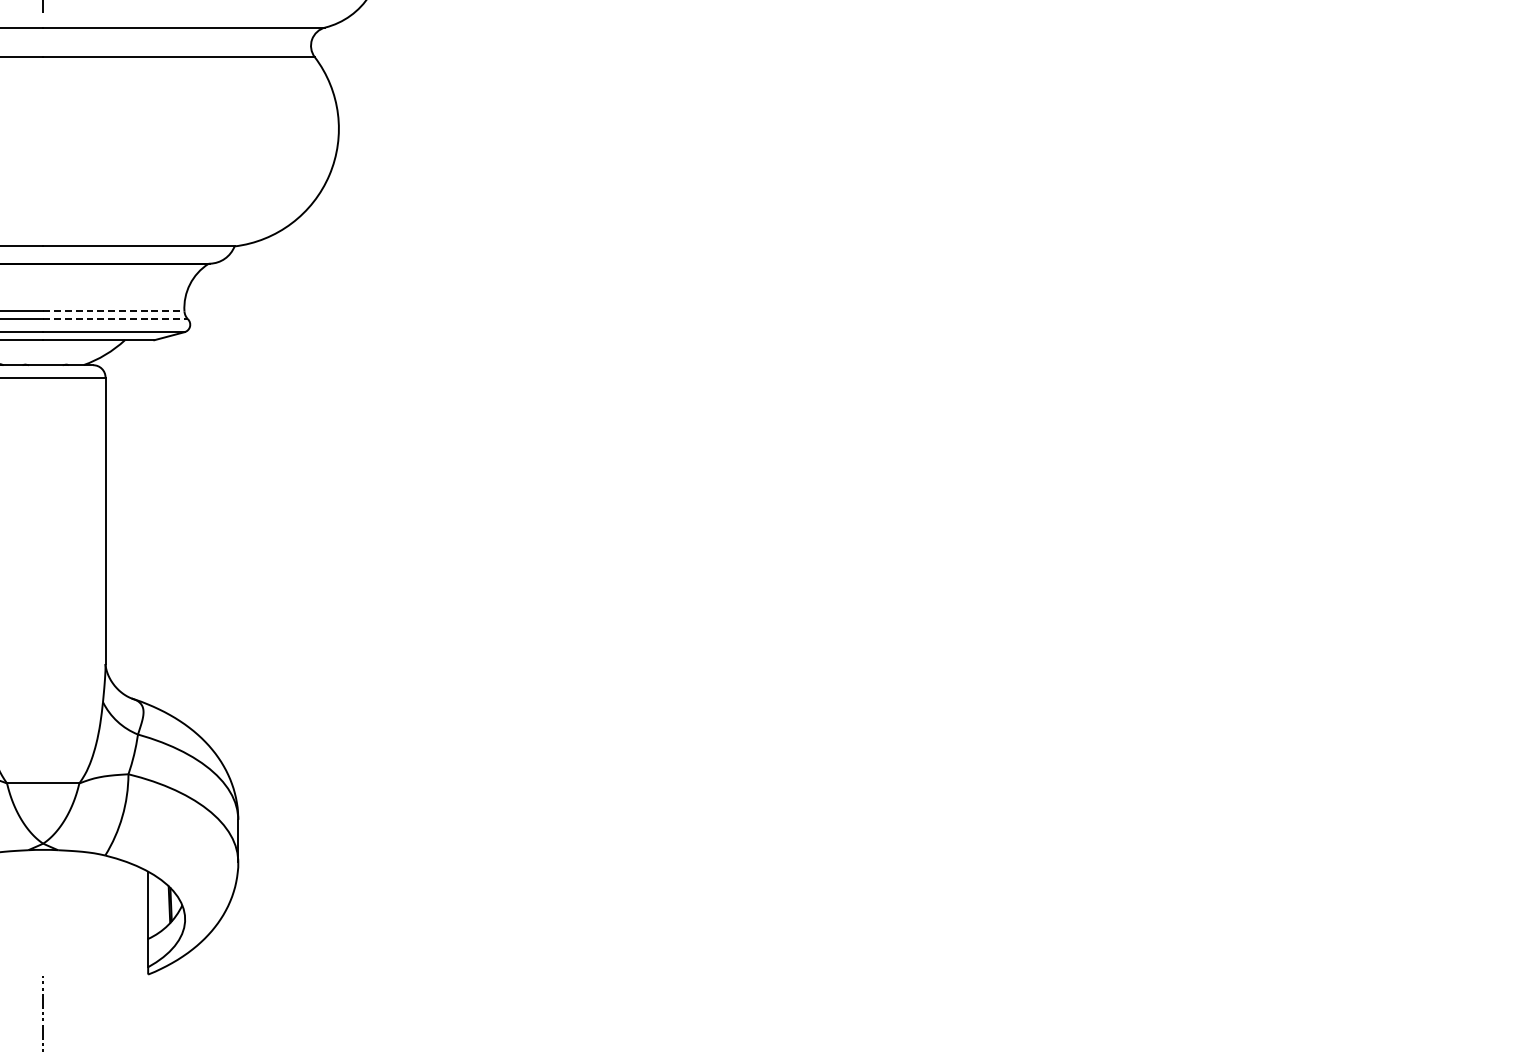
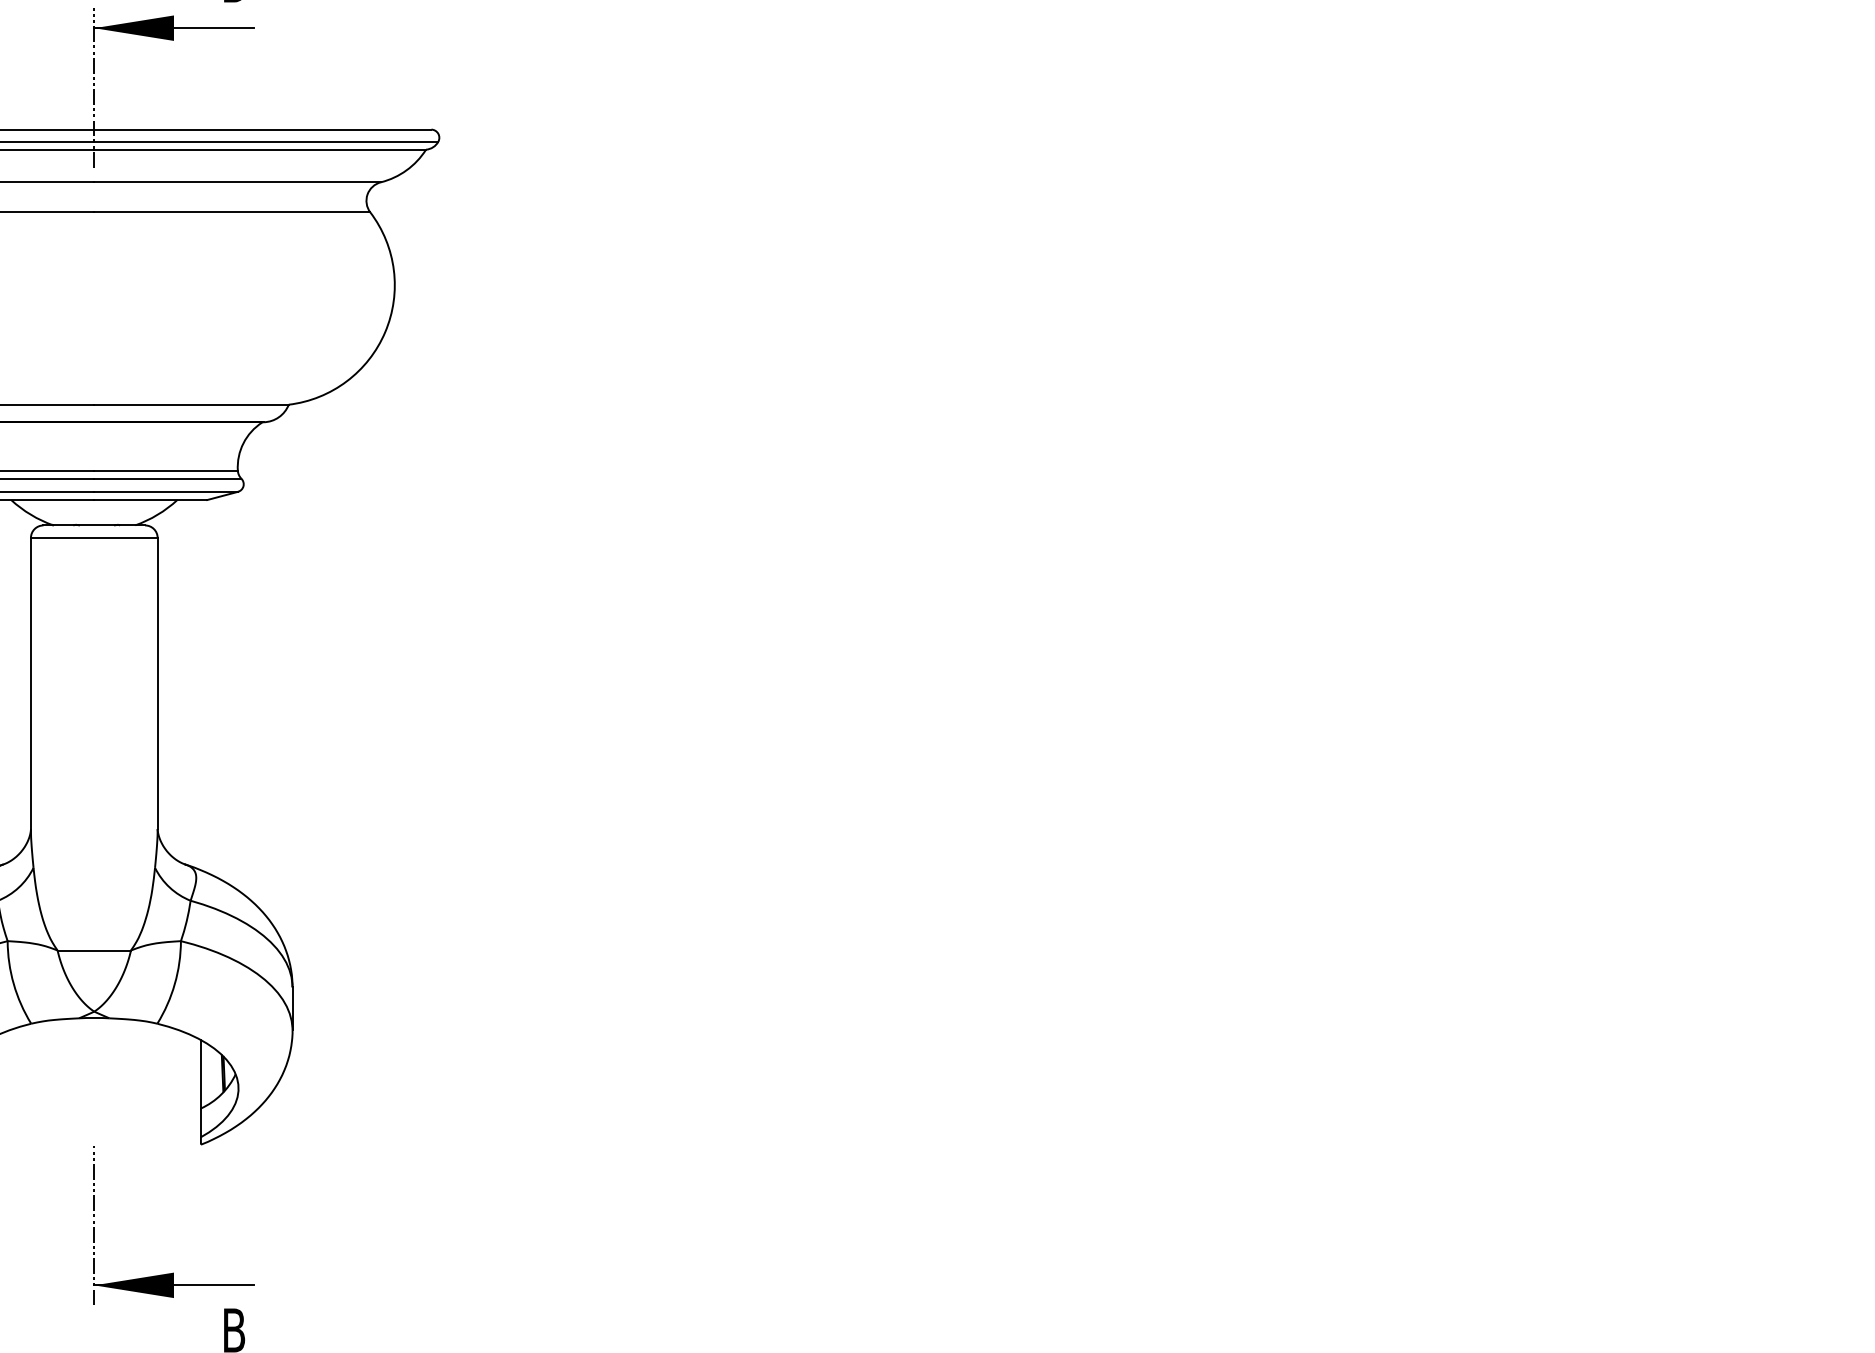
line: (114, 311) -> (166, 470), dashed -> solid
line: (115, 319) -> (167, 478), dashed -> solid

